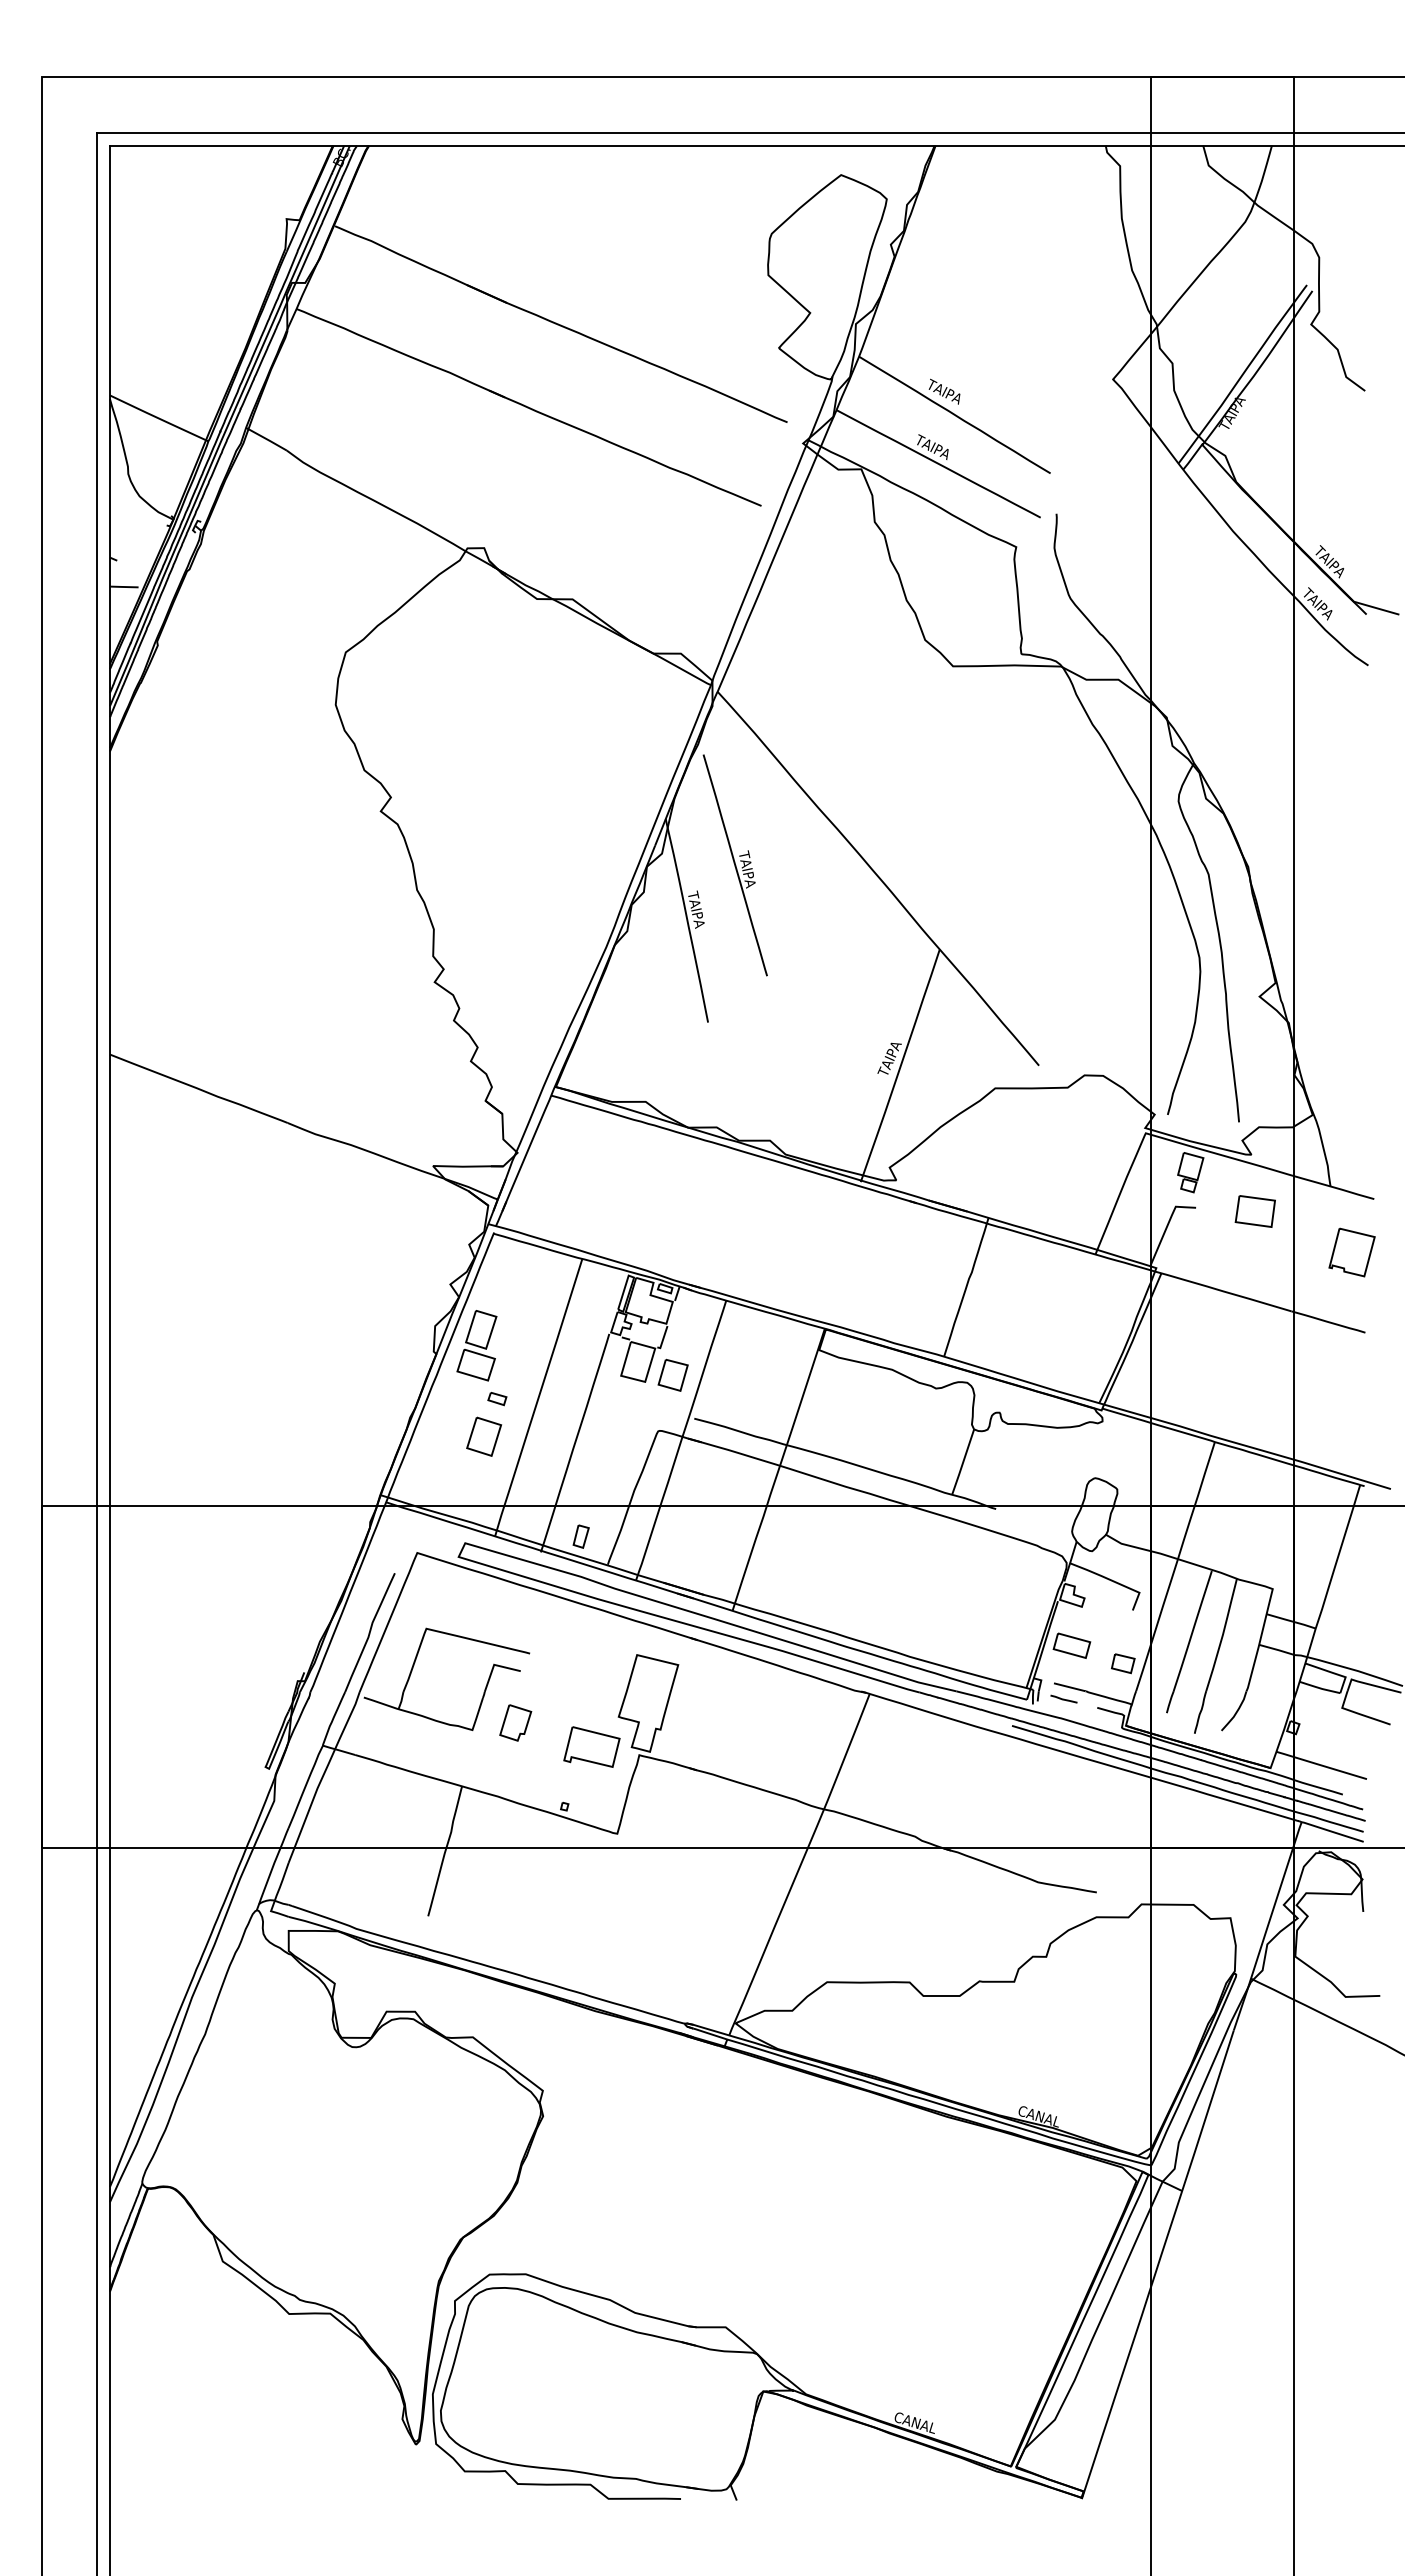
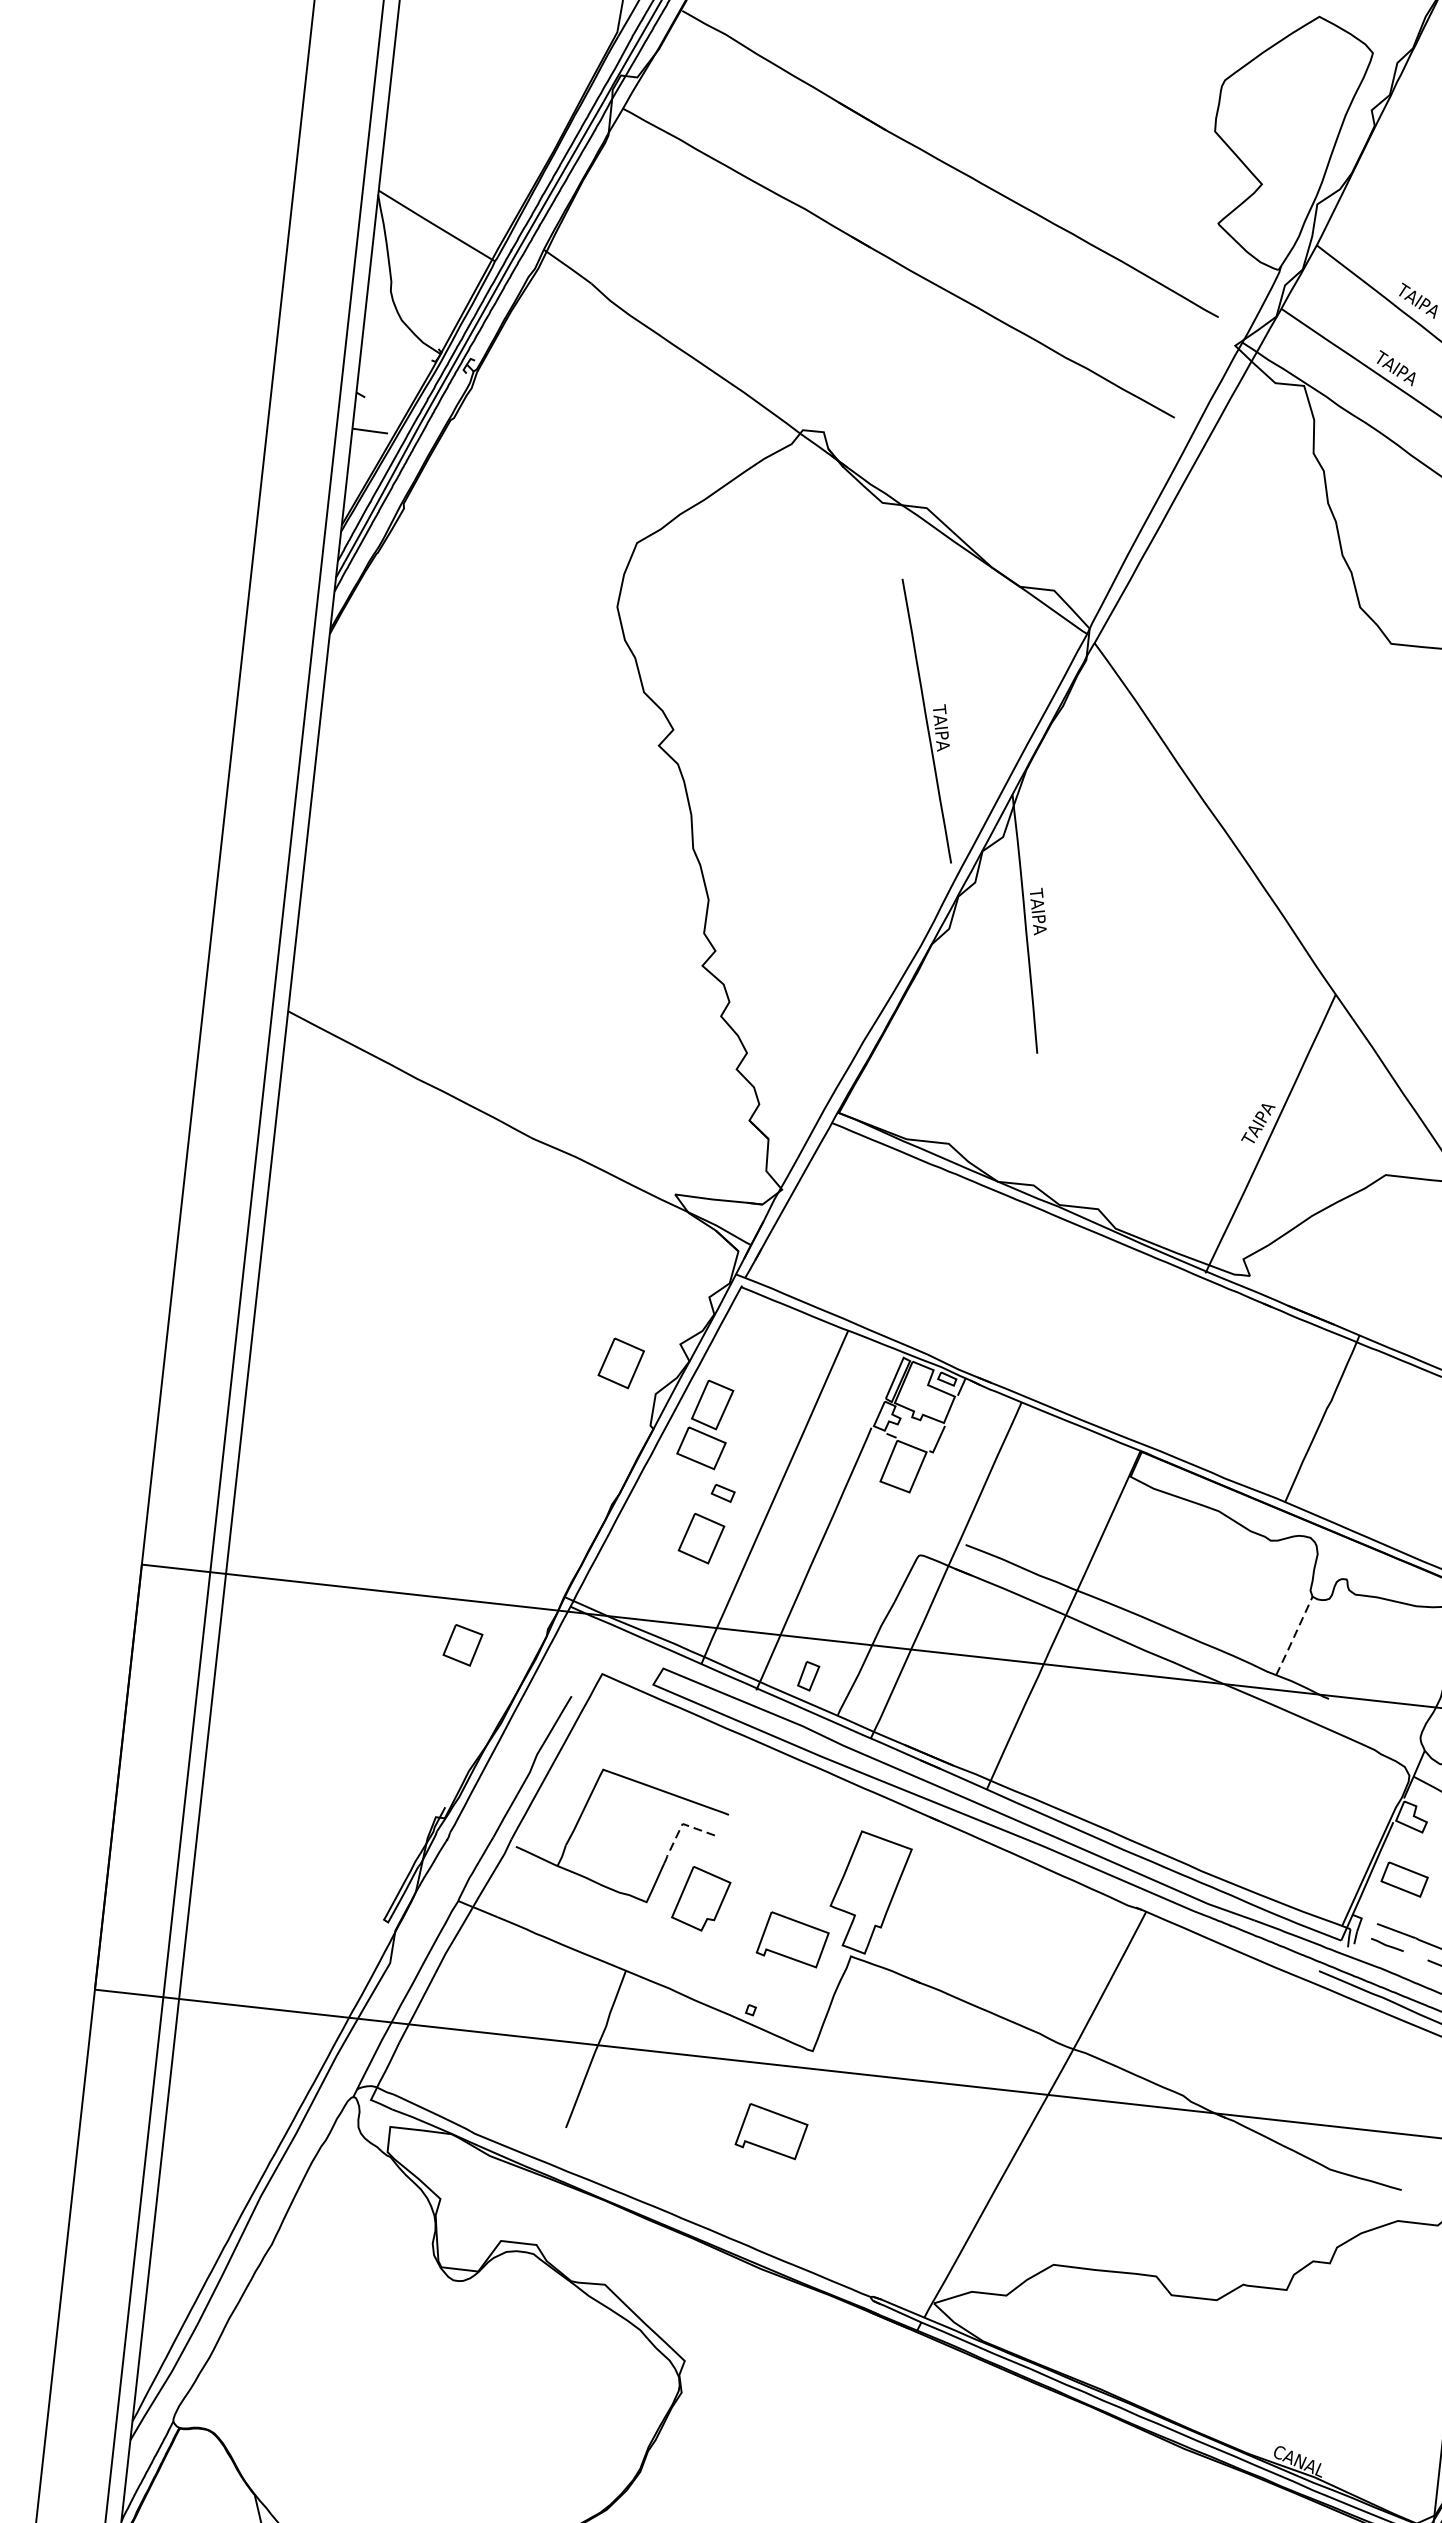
part: (734, 865) -> (925, 721), moved
part: (405, 1304) -> (621, 1363), added
part: (672, 1374) -> (462, 1644), moved
line: (963, 1462) -> (1294, 1636), solid -> dashed
line: (494, 1664) -> (683, 1823), solid -> dashed
part: (515, 1722) -> (701, 1898), size x1.4
part: (591, 1900) -> (771, 2130), added

